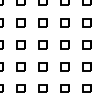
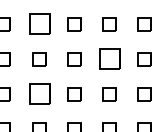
part: (20, 22) -> (37, 23), size x1.6
part: (64, 44) -> (108, 59), size x1.6
part: (20, 66) -> (37, 94), size x1.6

